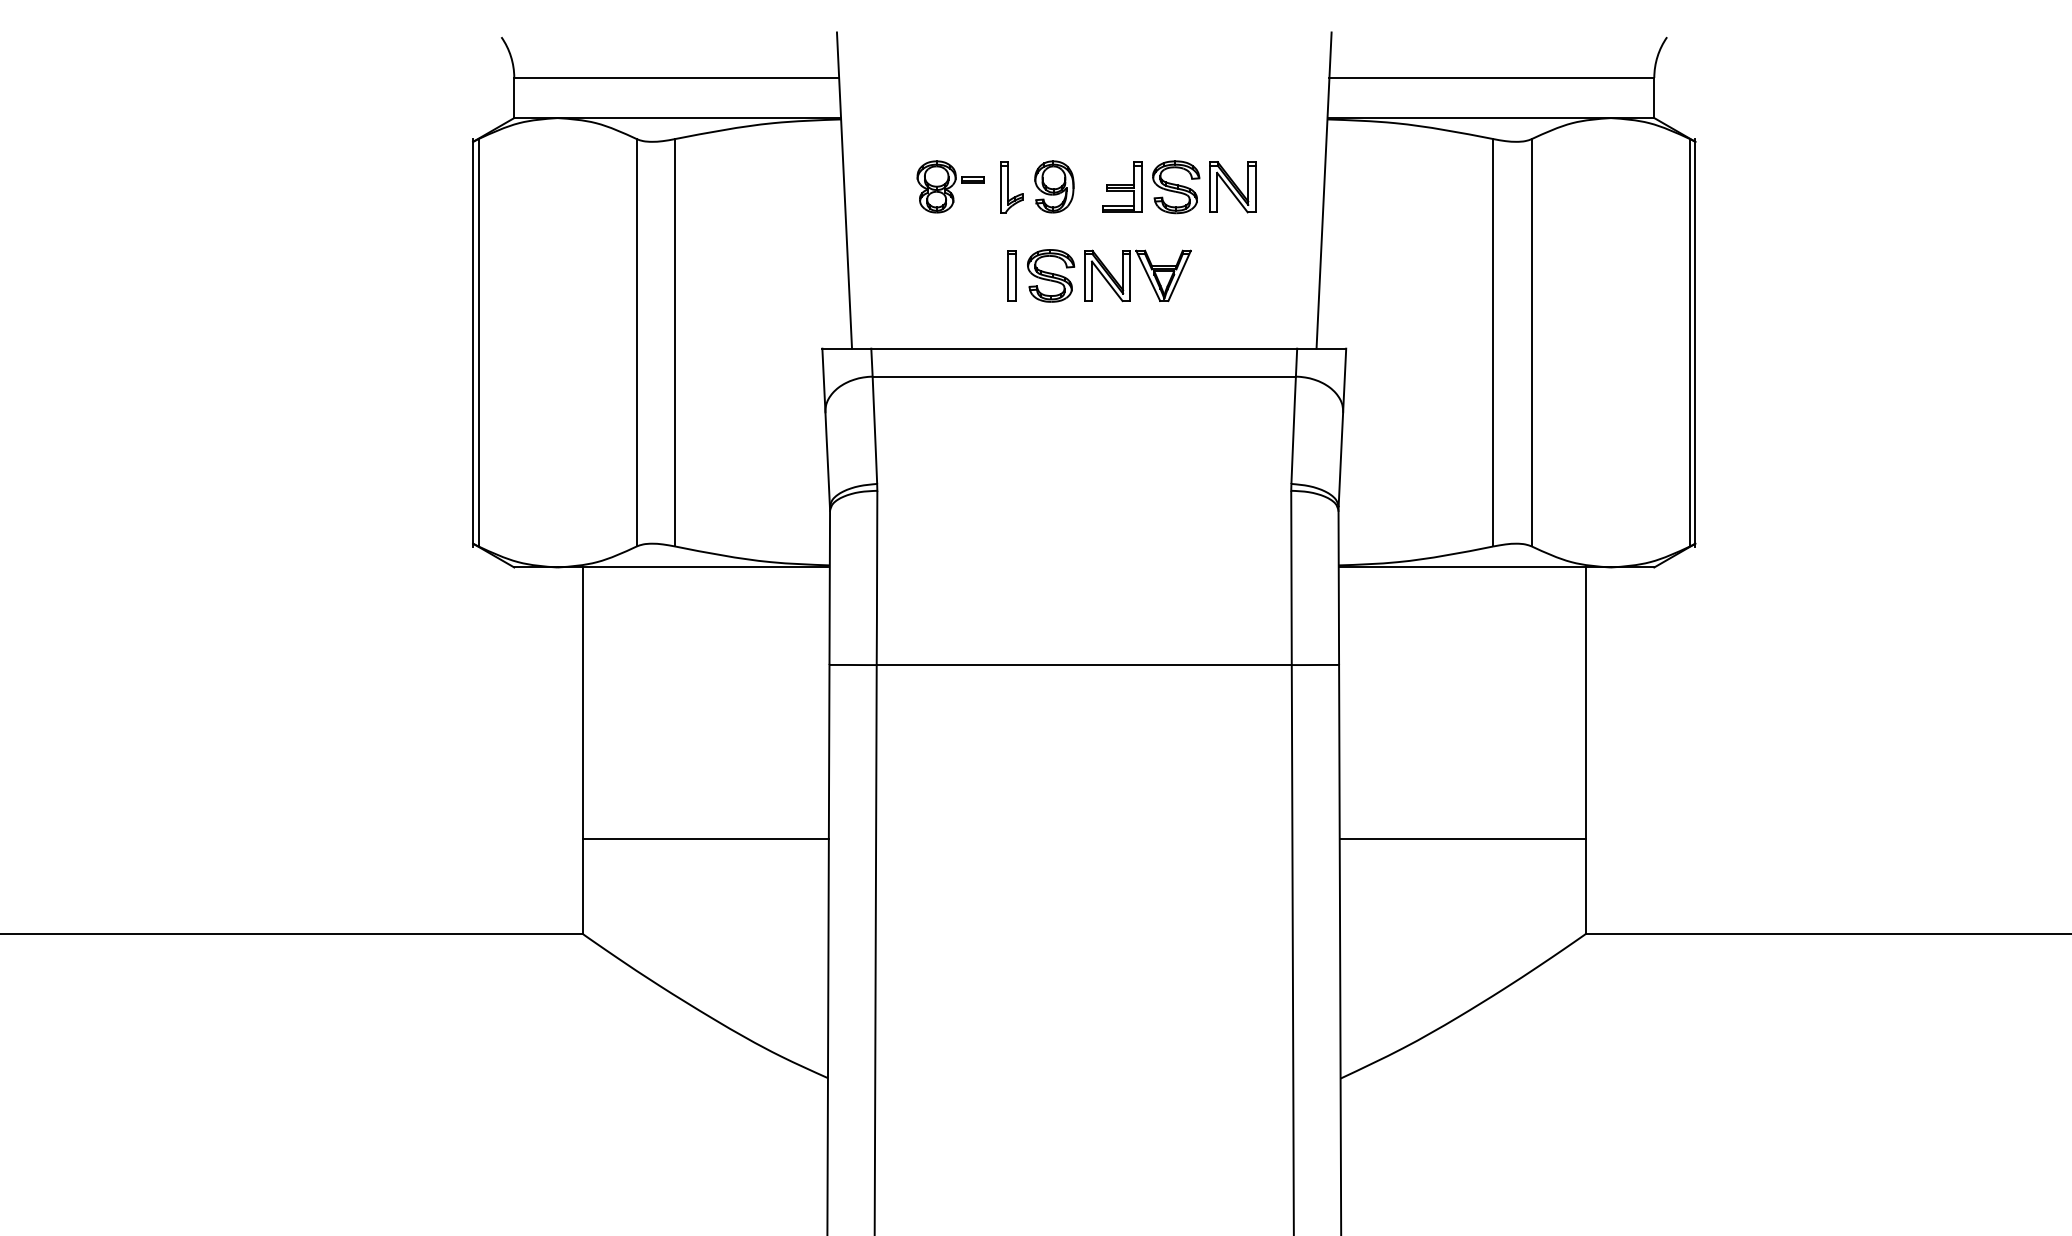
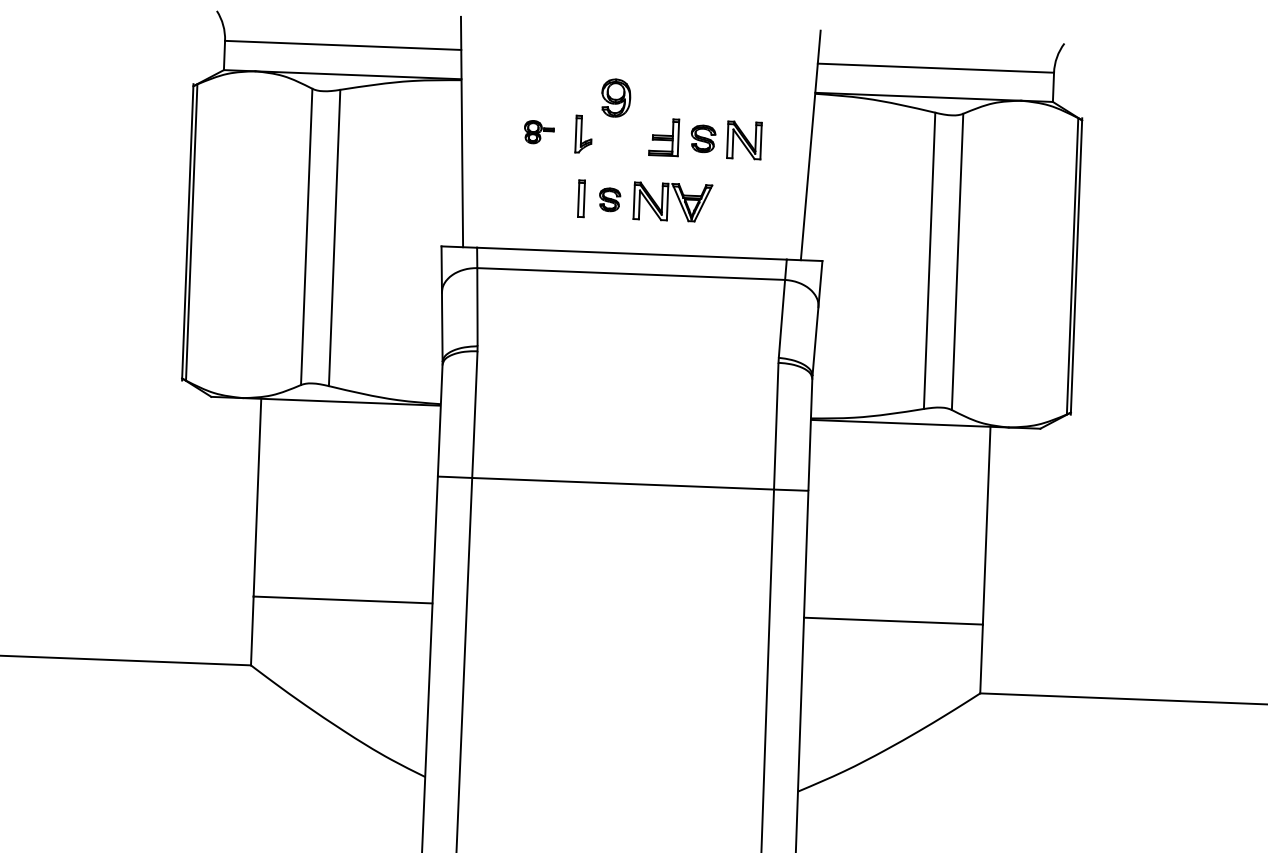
part: (950, 186) -> (539, 132), size x0.6
part: (1054, 186) -> (616, 97), moved
part: (1176, 187) -> (703, 139), size x0.7
part: (1051, 275) -> (610, 199), size x0.6

